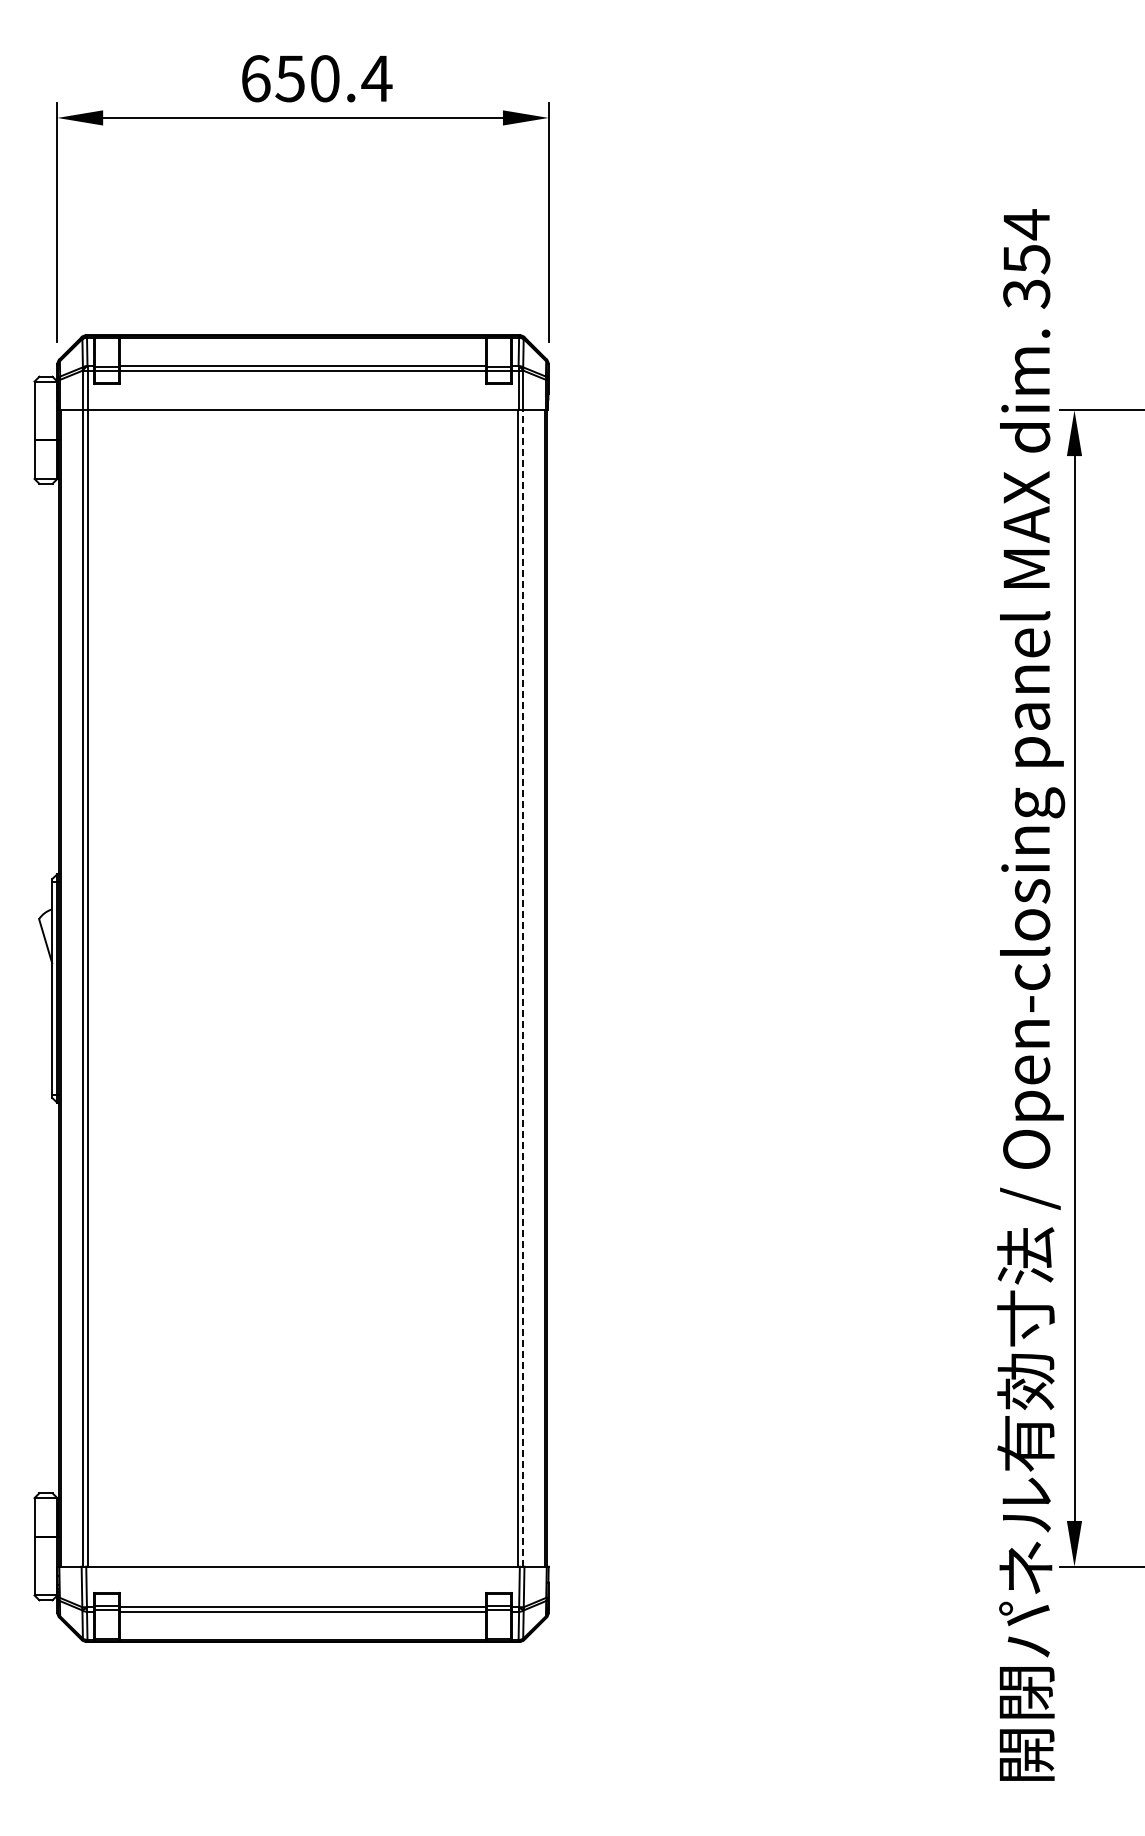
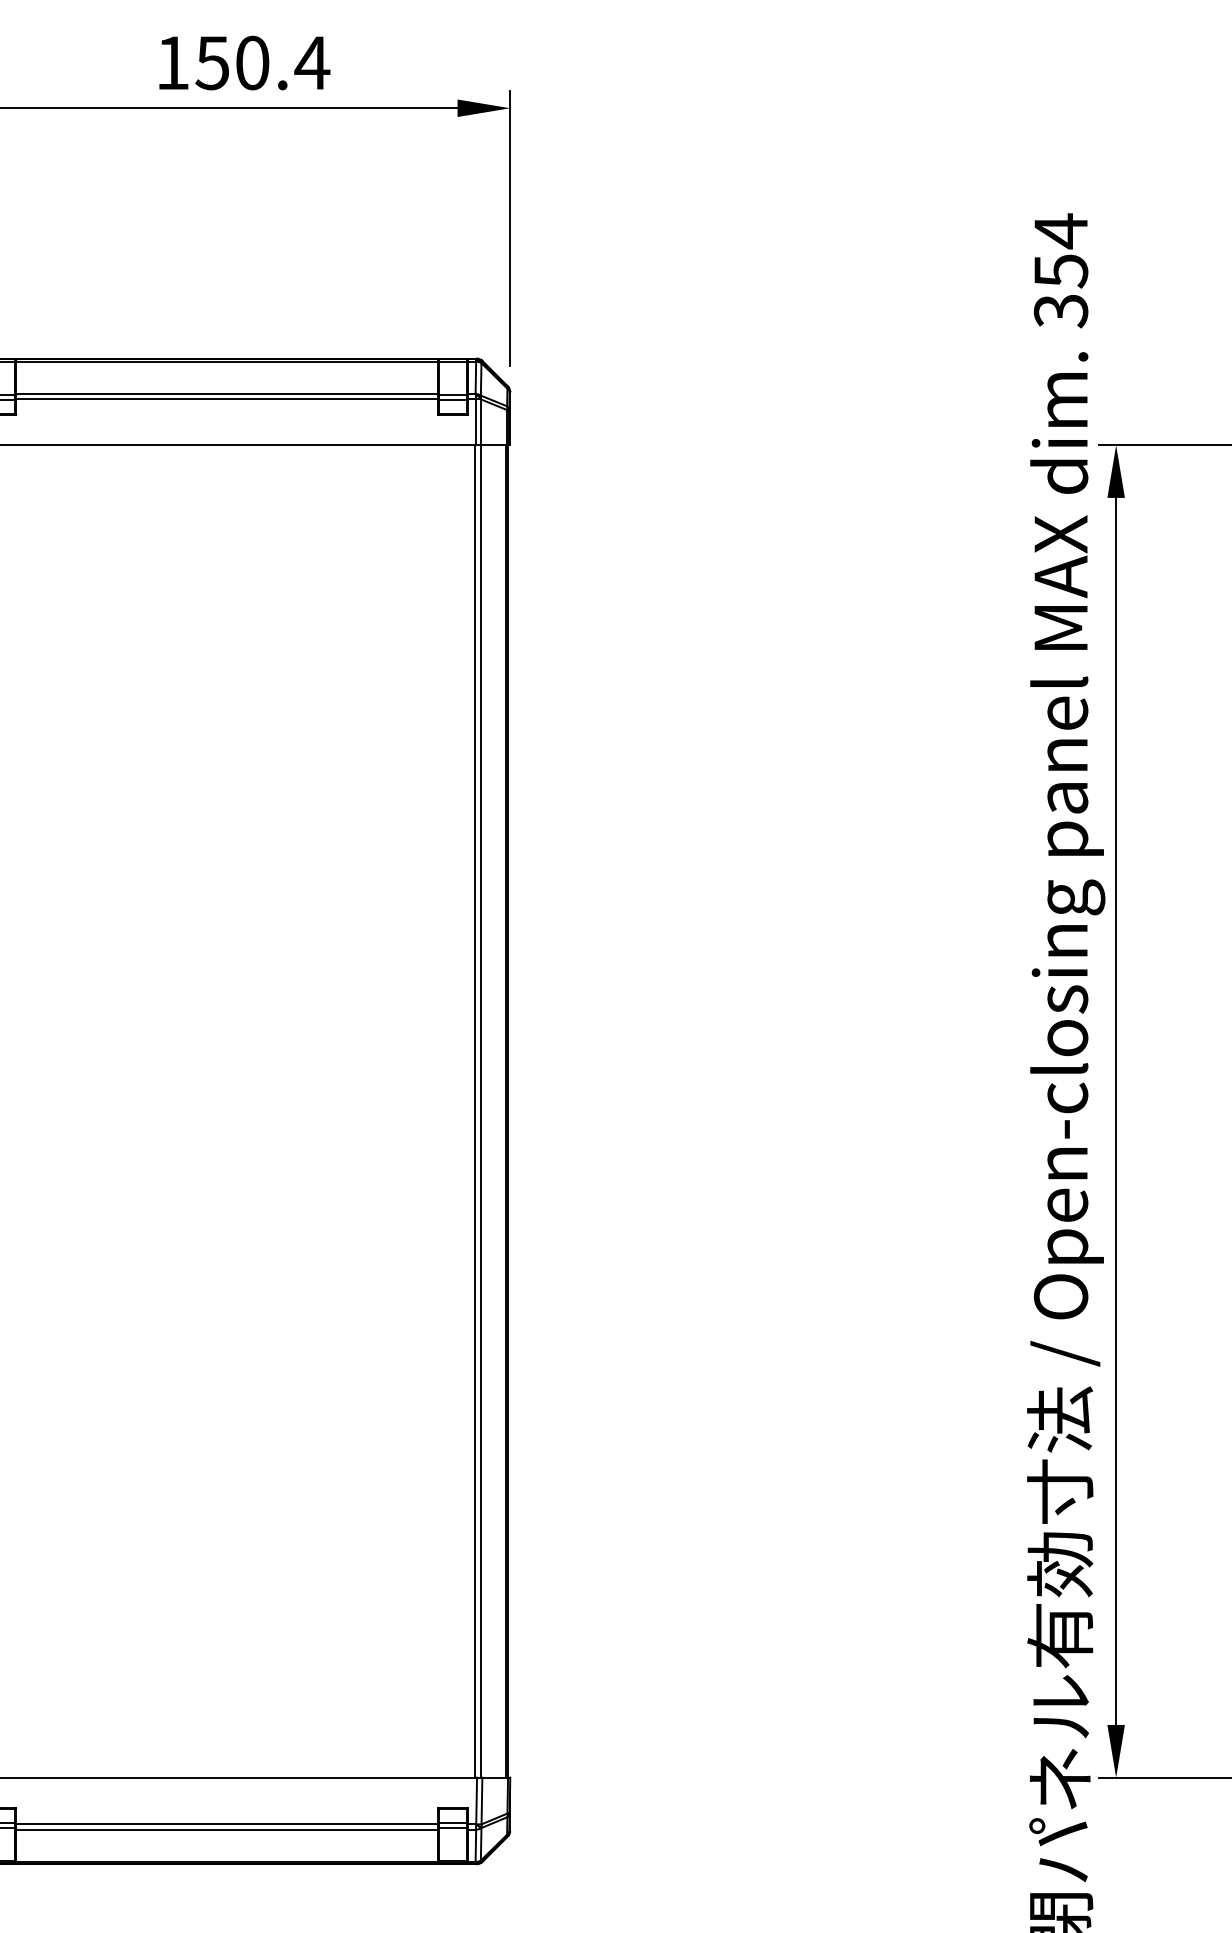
text: (256, 78) -> (173, 62), 650.4 -> 150.4
line: (522, 988) -> (480, 1111), dashed -> solid

